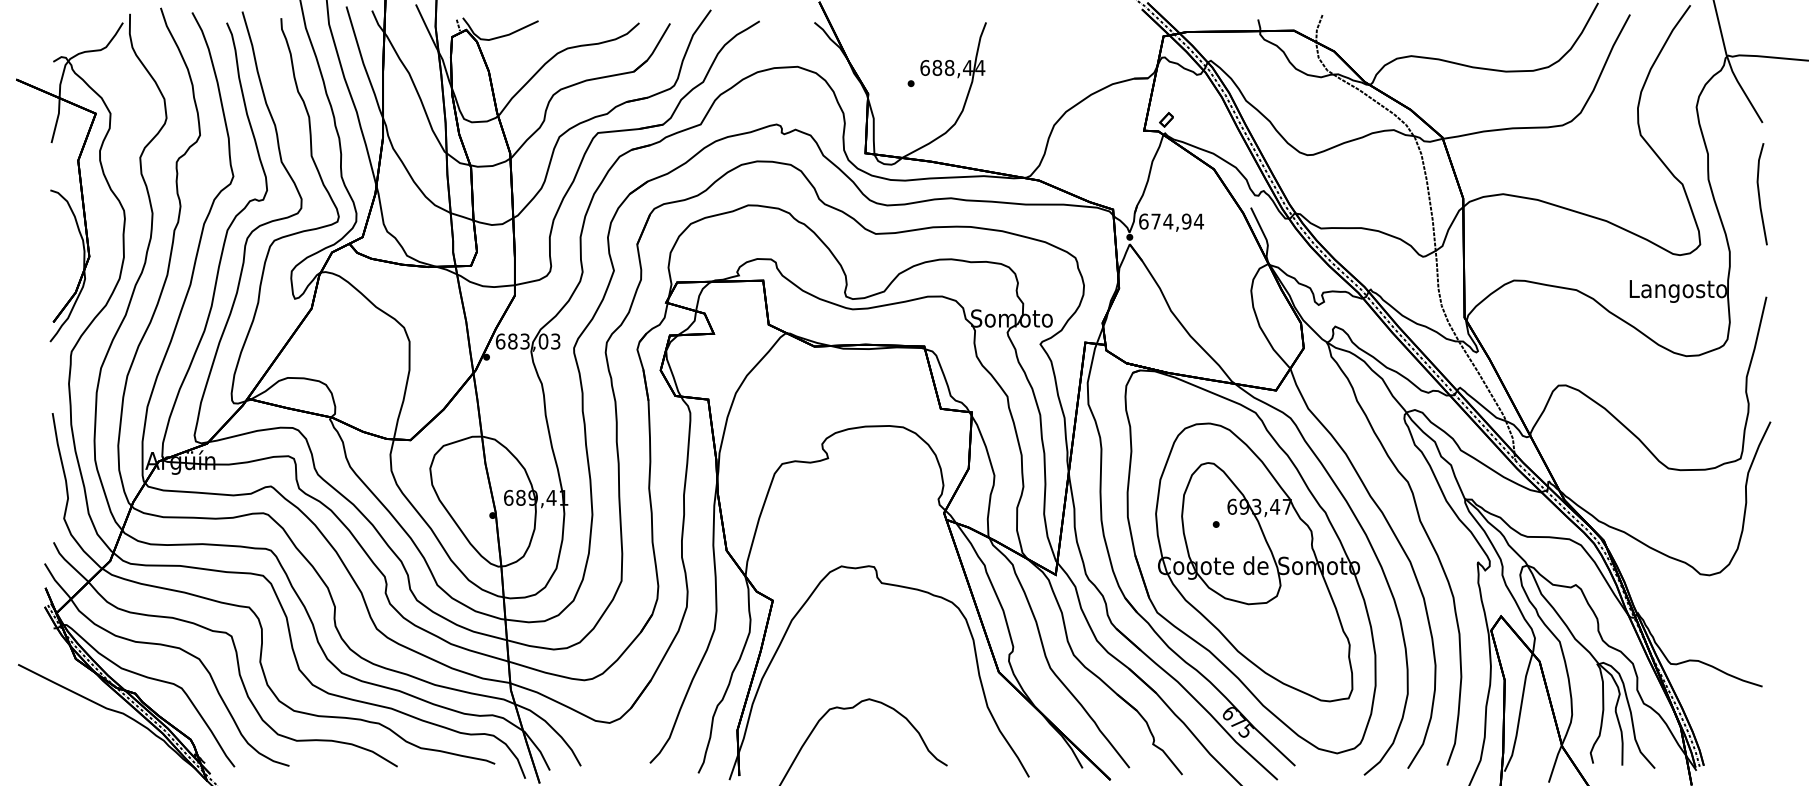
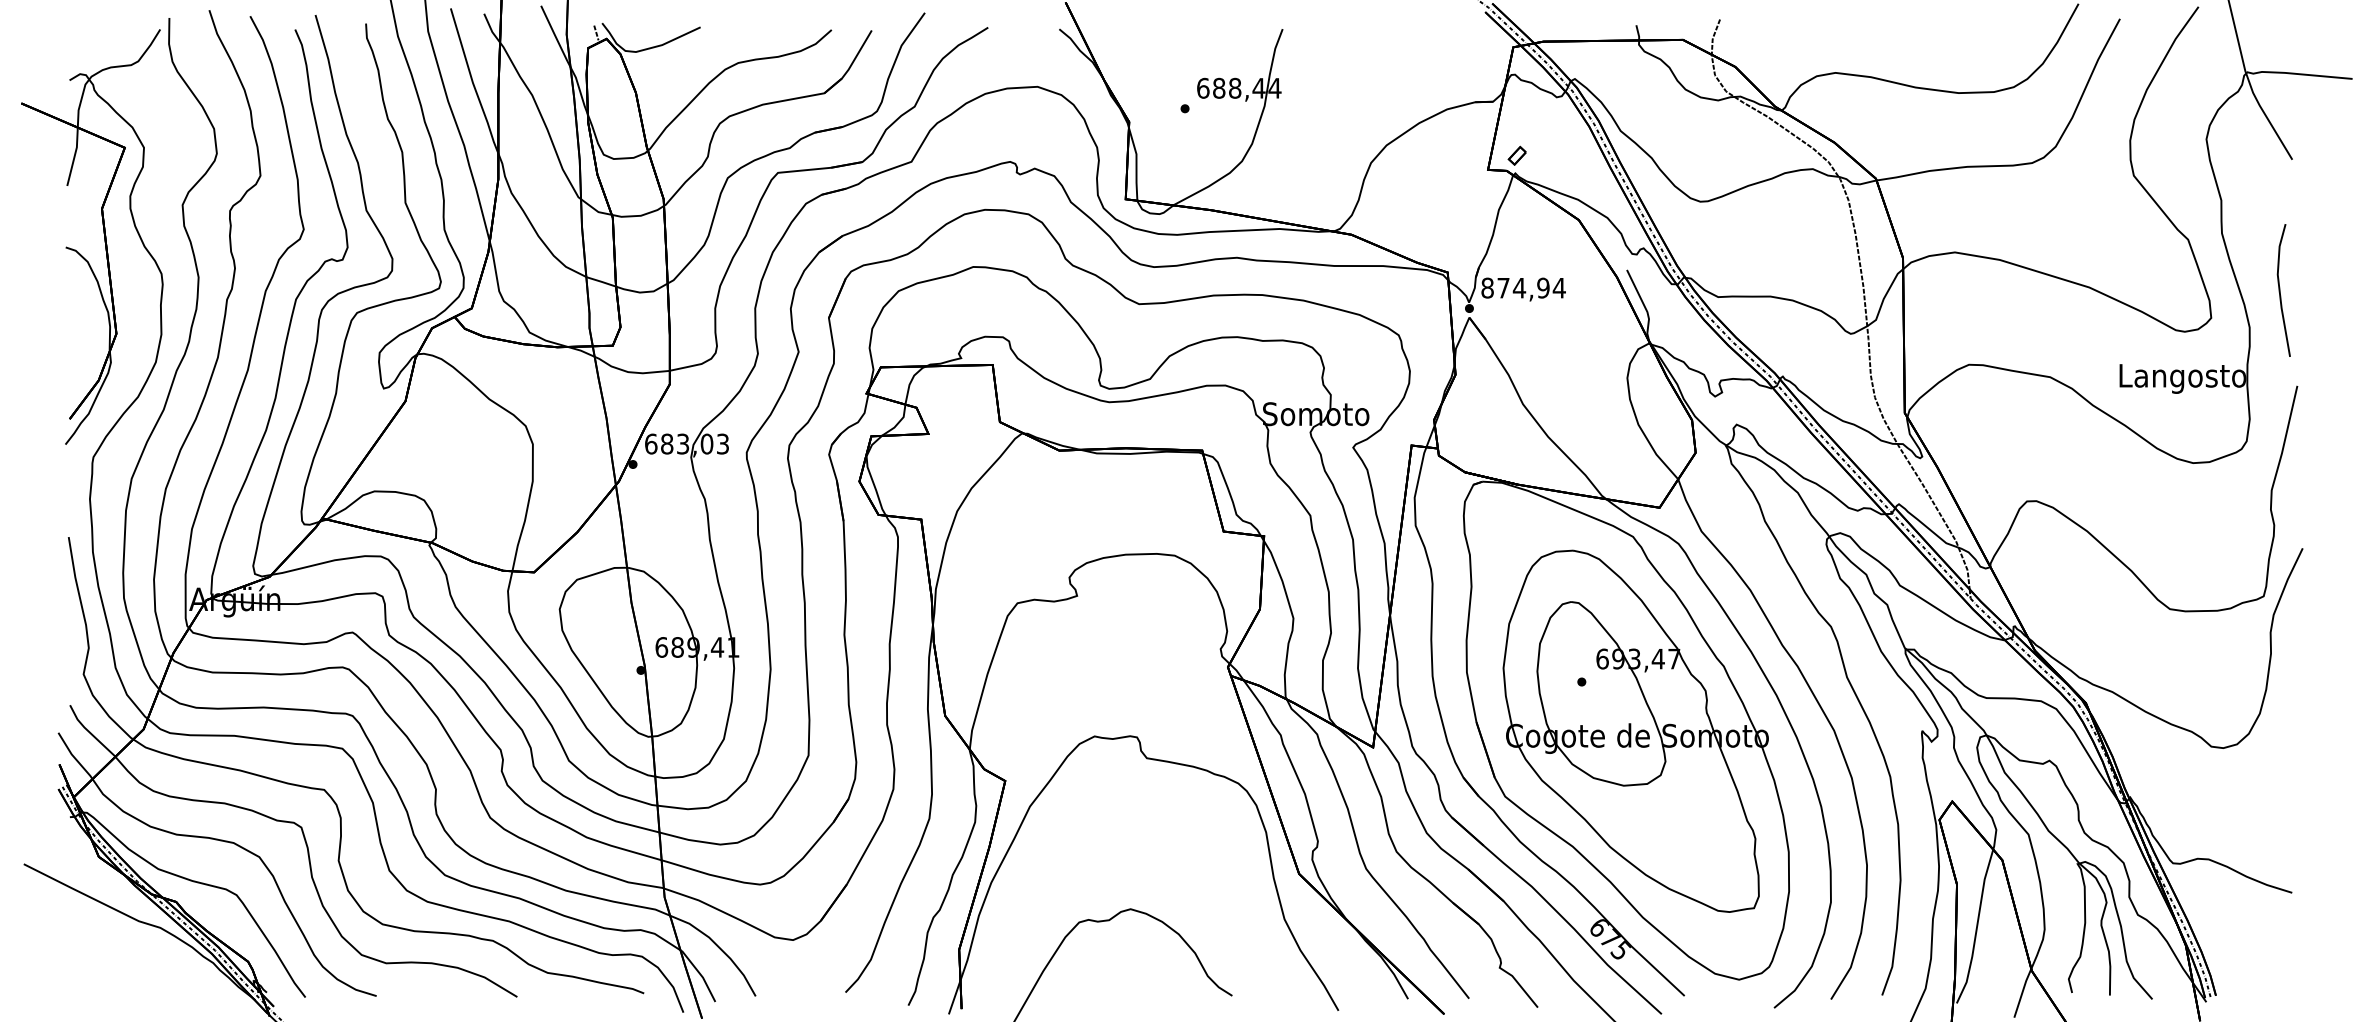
line: (1759, 194) -> (2280, 290), moved
text: (1143, 221) -> (1487, 287), 674,94 -> 874,94

